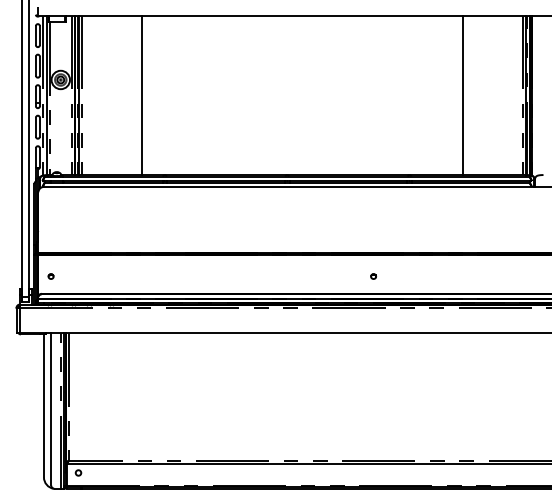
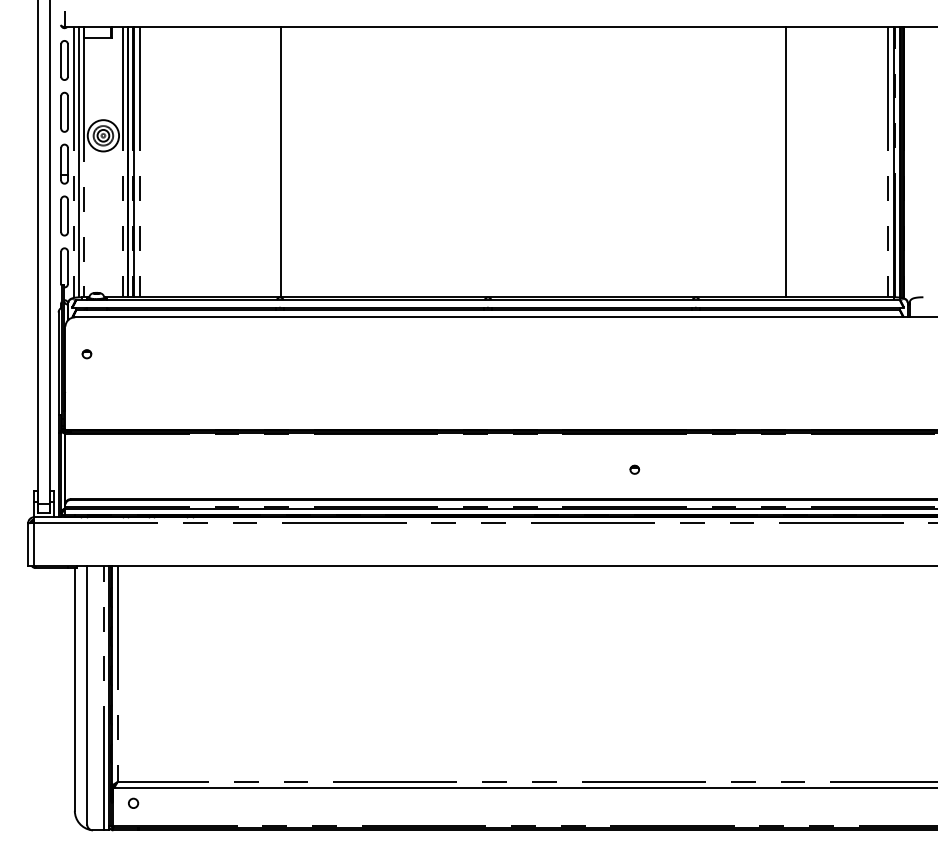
line: (142, 95) -> (281, 162), moved
part: (50, 276) -> (85, 354), moved

